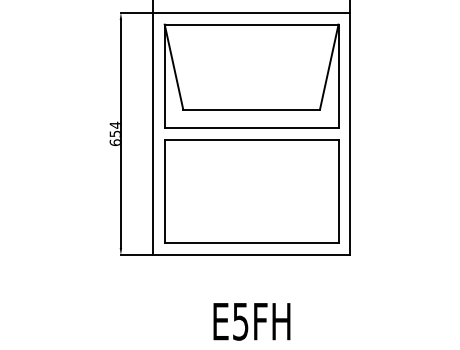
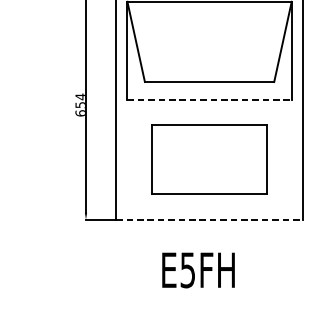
line: (251, 128) -> (209, 99), solid -> dashed
part: (251, 191) -> (209, 159), size x0.7
line: (251, 255) -> (209, 220), solid -> dashed
text: (251, 321) -> (198, 270), moved

